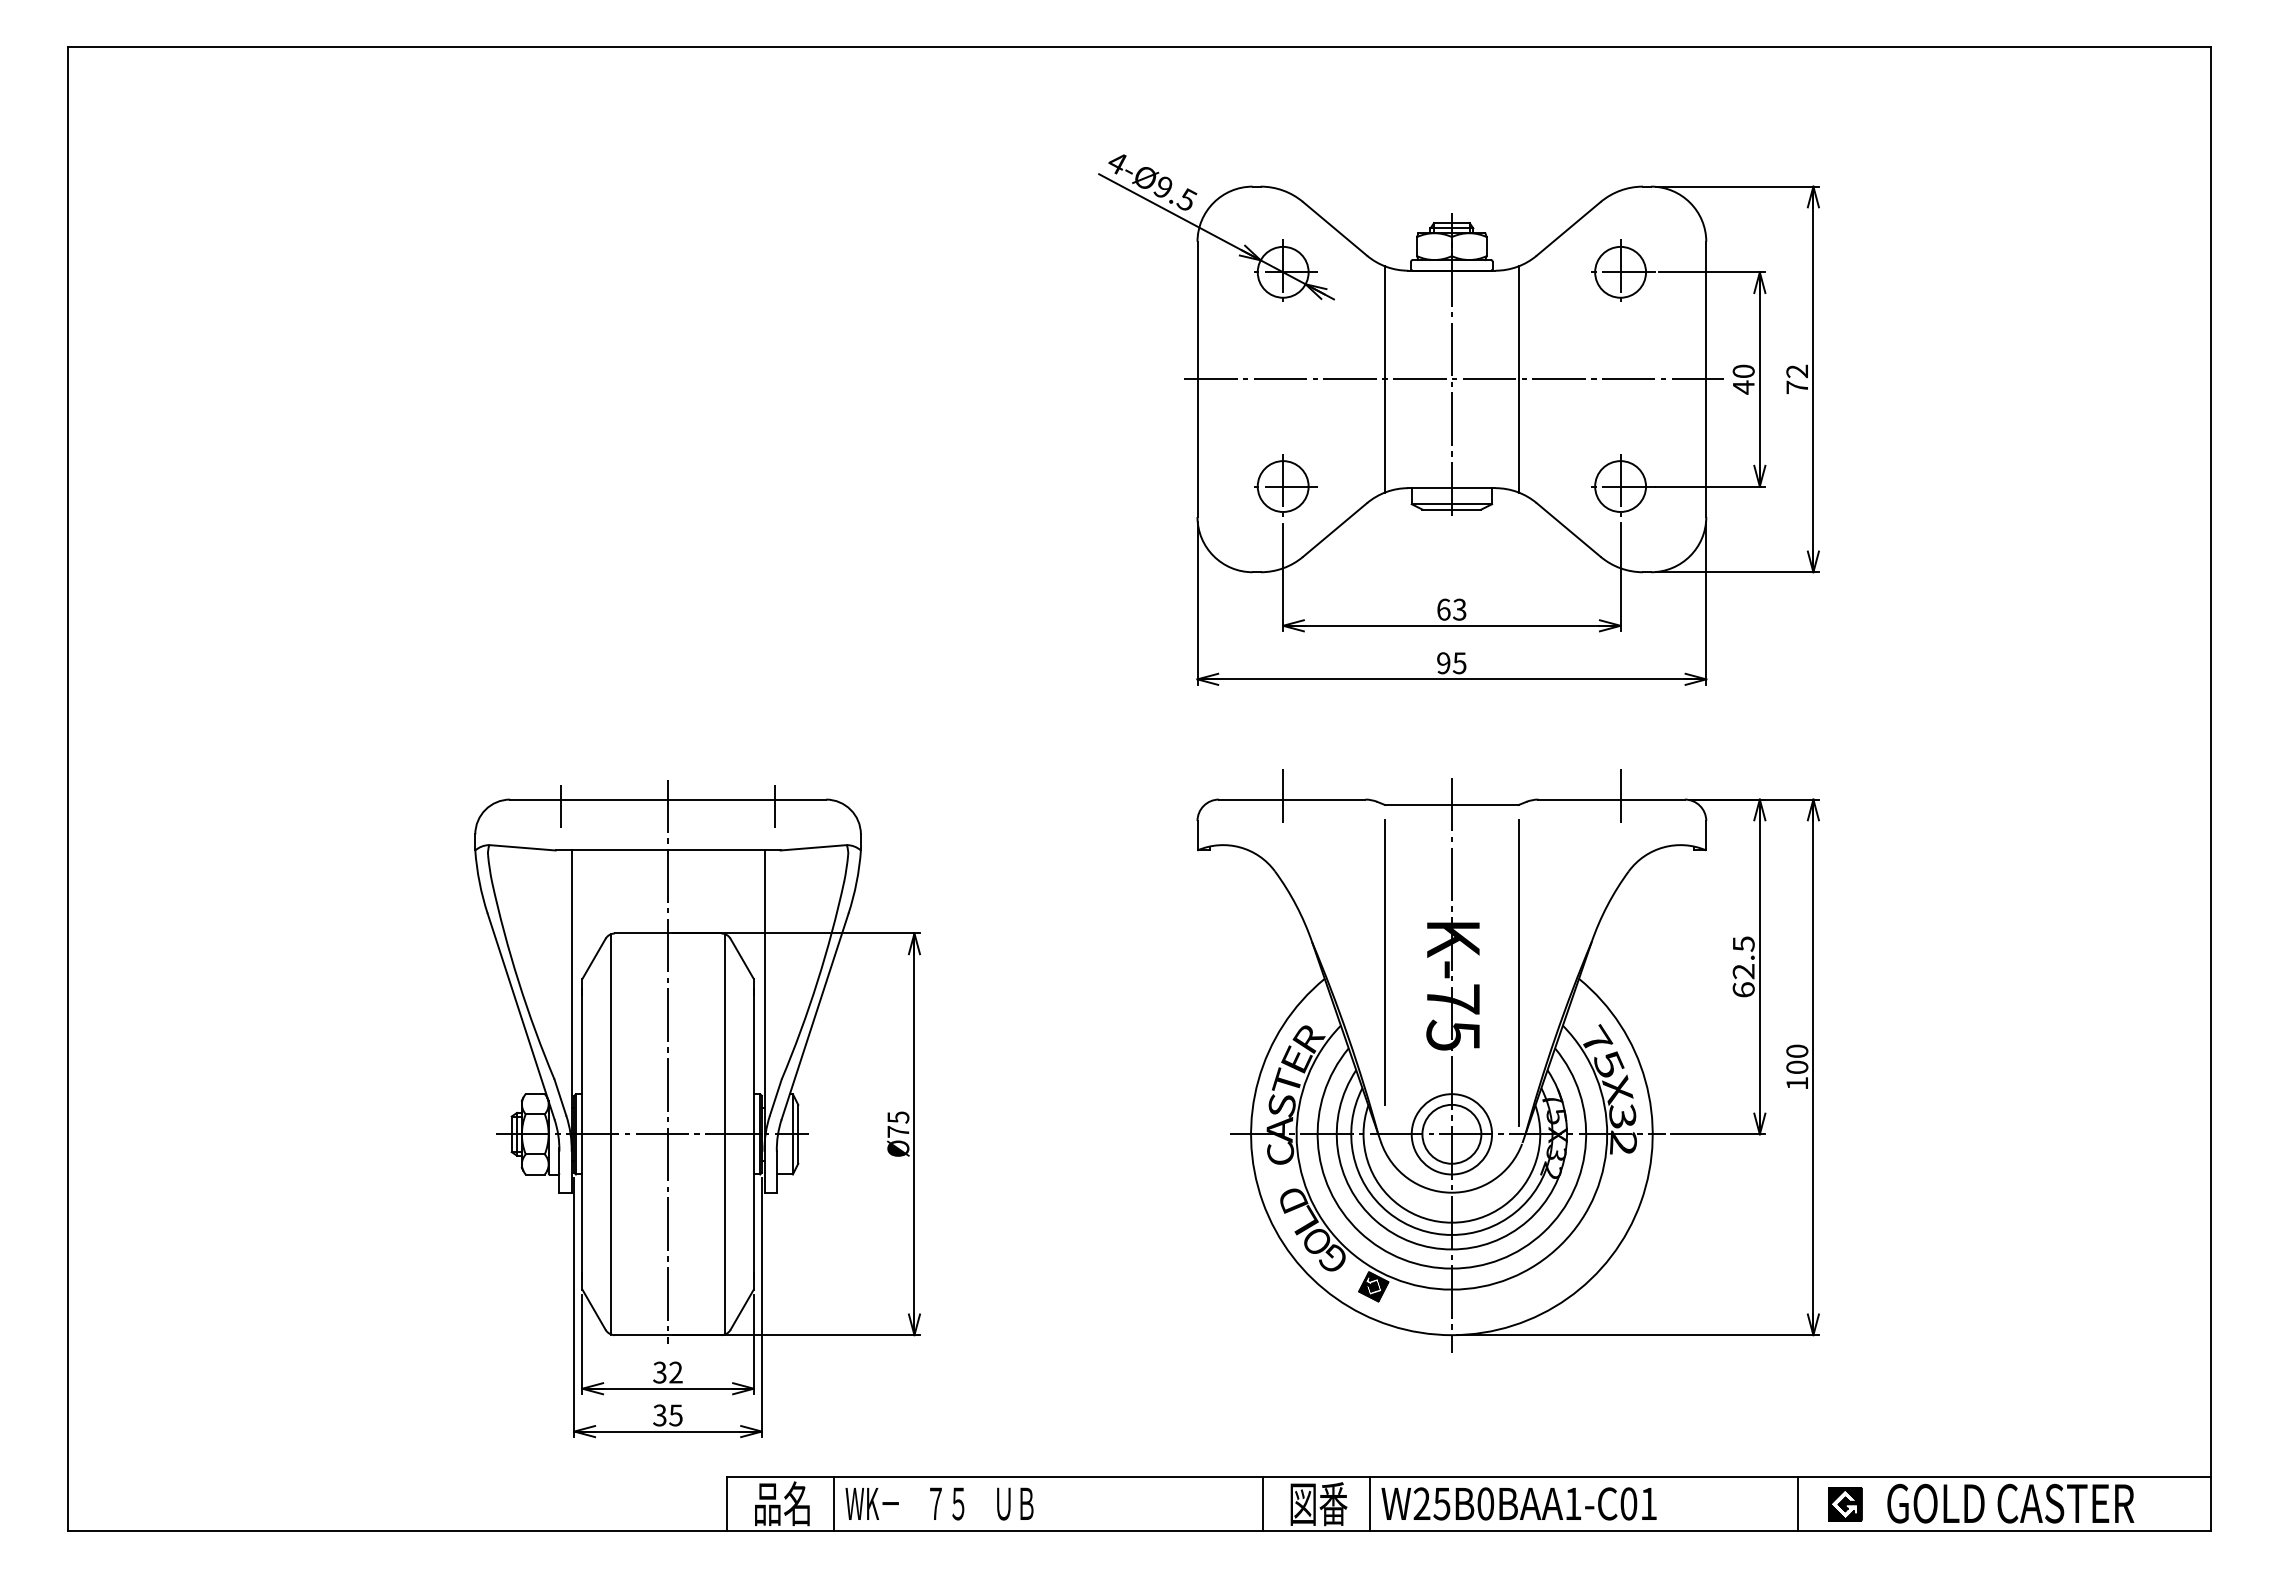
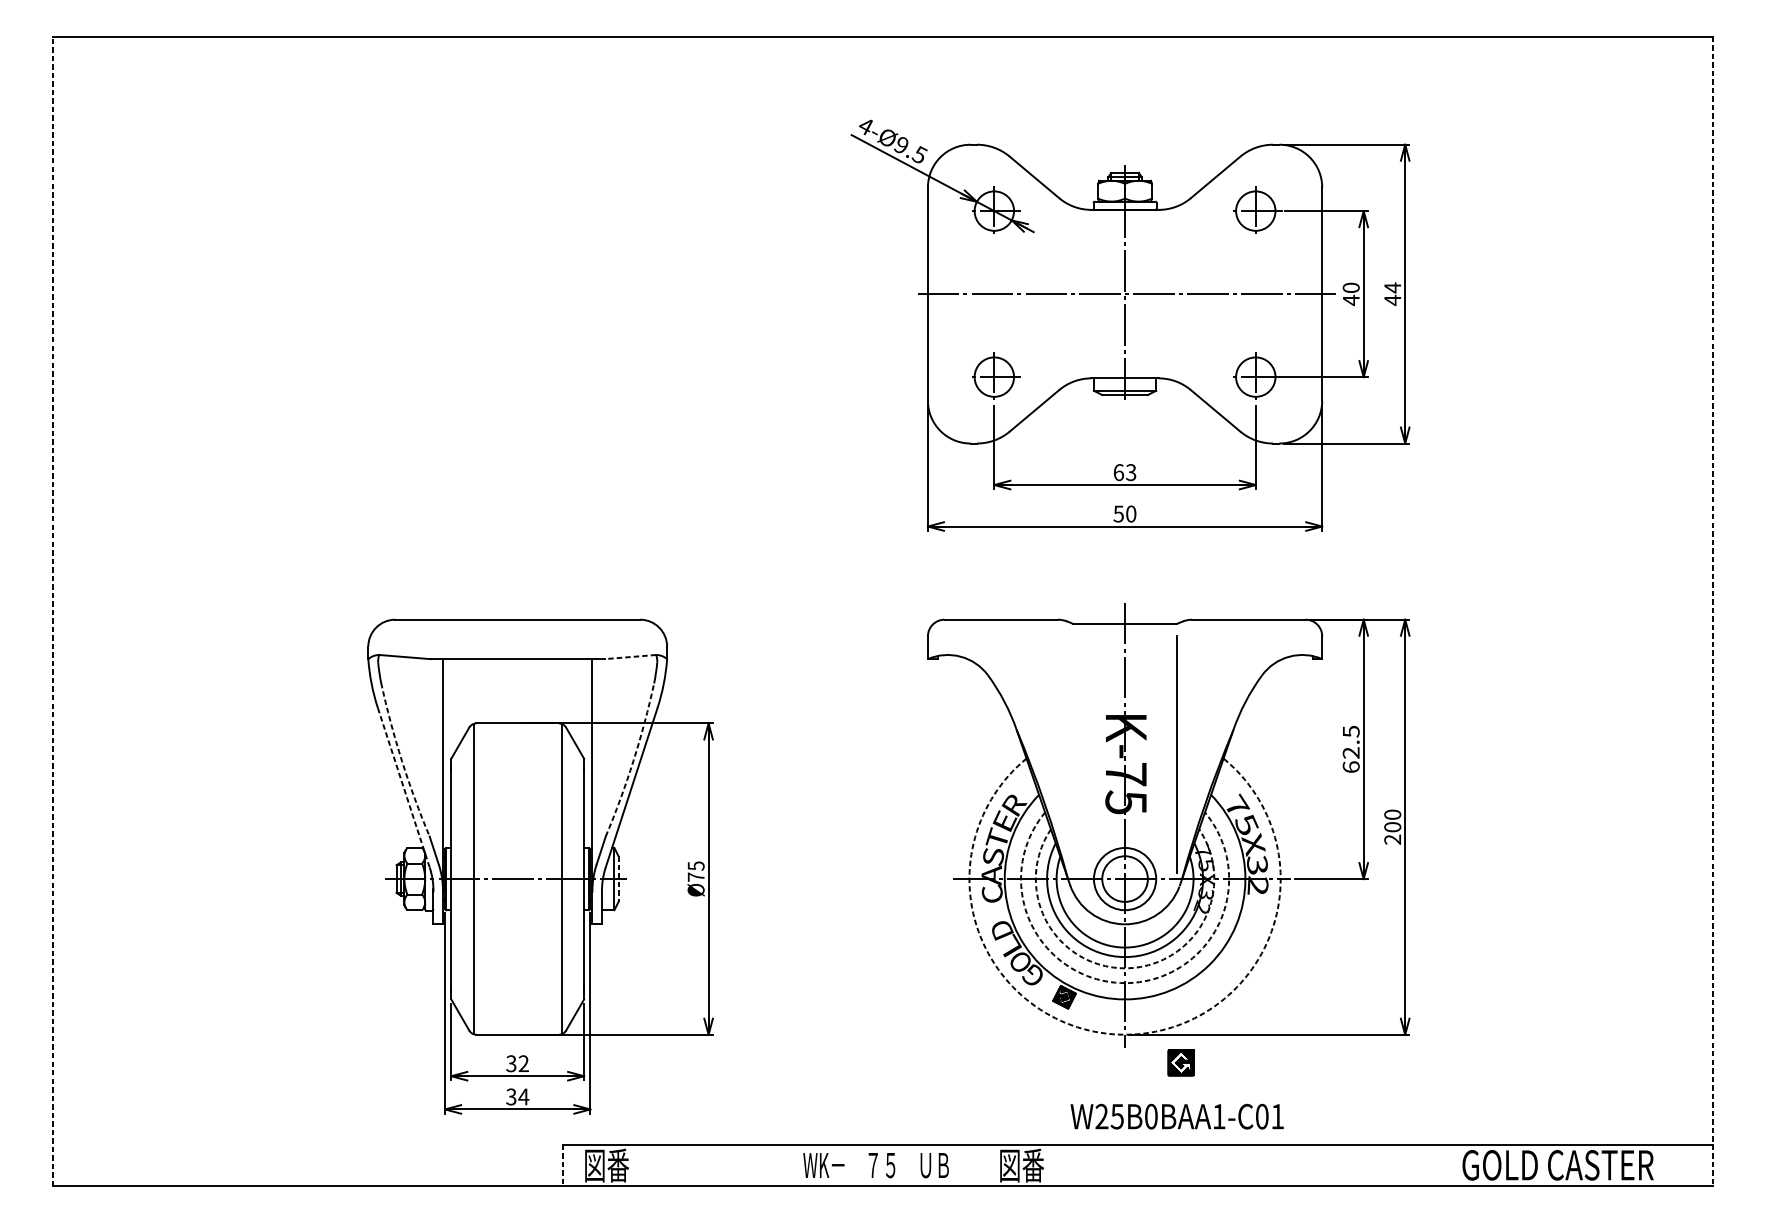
line: (1384, 379) -> (1072, 294), removed
line: (1518, 379) -> (1176, 294), removed
text: (1796, 379) -> (1392, 294), 72 -> 44
text: (1451, 663) -> (1124, 514), 95 -> 50
line: (68, 789) -> (53, 611), solid -> dashed
line: (2210, 789) -> (1712, 611), solid -> dashed
line: (1283, 798) -> (994, 618), removed
line: (1620, 798) -> (1255, 618), removed
line: (561, 806) -> (435, 625), removed
line: (775, 806) -> (600, 625), removed
line: (813, 847) -> (630, 656), solid -> dashed
line: (1384, 962) -> (1072, 745), removed
arc: (518, 981) -> (401, 760), solid -> dashed
arc: (817, 981) -> (633, 760), solid -> dashed
line: (521, 1017) -> (404, 788), solid -> dashed
line: (668, 1061) -> (518, 822), removed
text: (1796, 1083) -> (1392, 839), 100 -> 200
line: (798, 1134) -> (618, 879), solid -> dashed
arc: (1451, 1249) -> (1124, 968), solid -> dashed
arc: (1451, 1268) -> (1124, 983), solid -> dashed
arc: (1451, 1335) -> (1124, 1034), solid -> dashed
text: (675, 1415) -> (523, 1096), 35 -> 34
line: (727, 1503) -> (563, 1165), solid -> dashed
text: (783, 1503) -> (607, 1165), 品名 -> 図番
line: (834, 1503) -> (646, 1165), removed
text: (939, 1503) -> (876, 1165), moved
line: (1262, 1503) -> (978, 1165), removed
line: (1369, 1503) -> (1061, 1165), removed
text: (1518, 1503) -> (1176, 1116), moved
line: (1798, 1503) -> (1393, 1165), removed
part: (1845, 1504) -> (1181, 1062), moved

